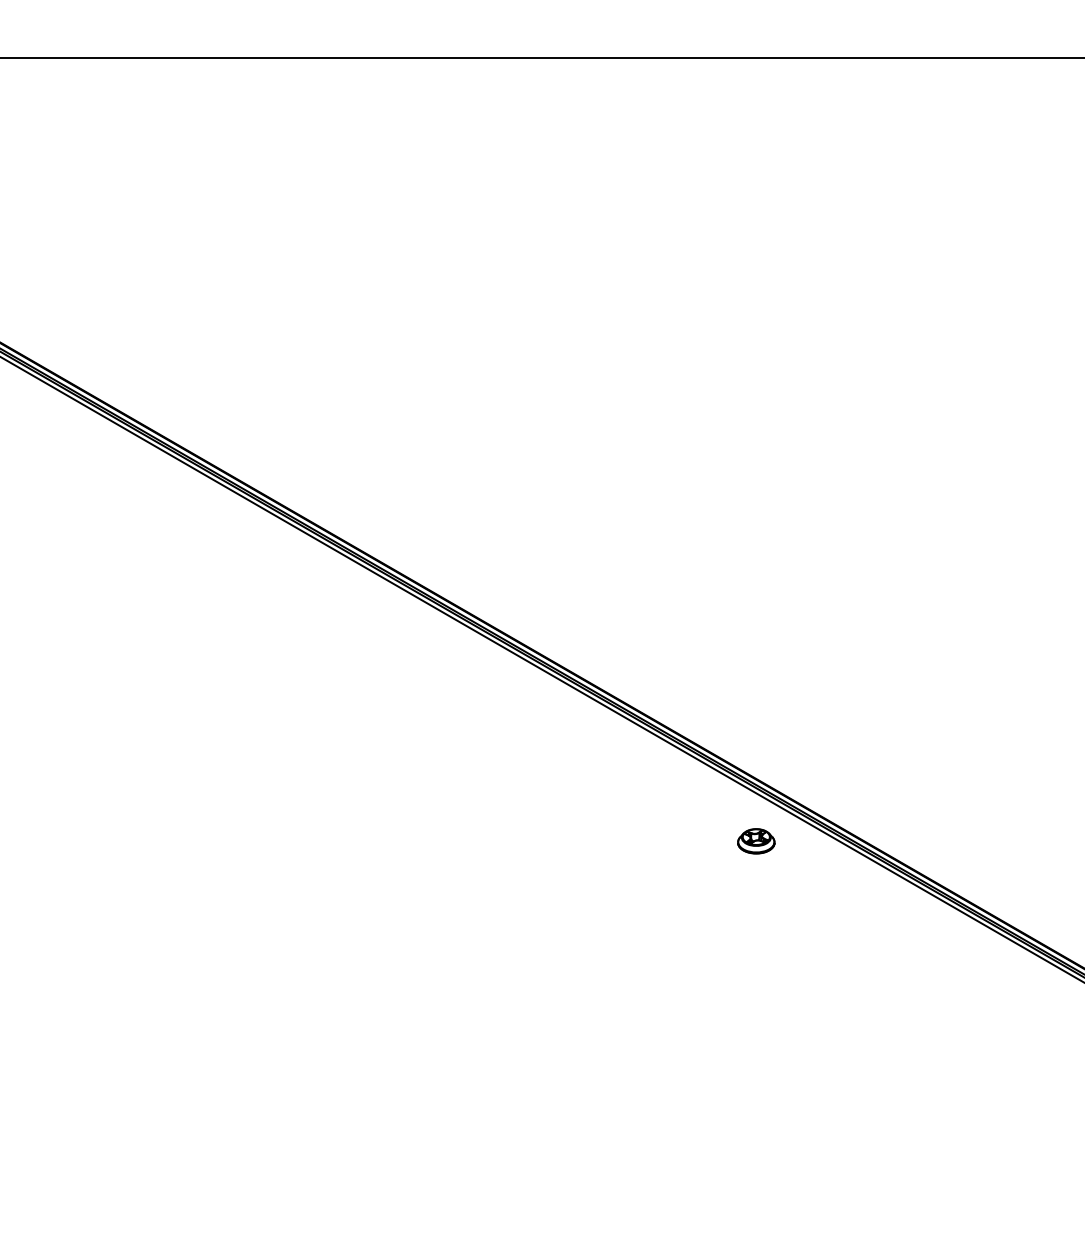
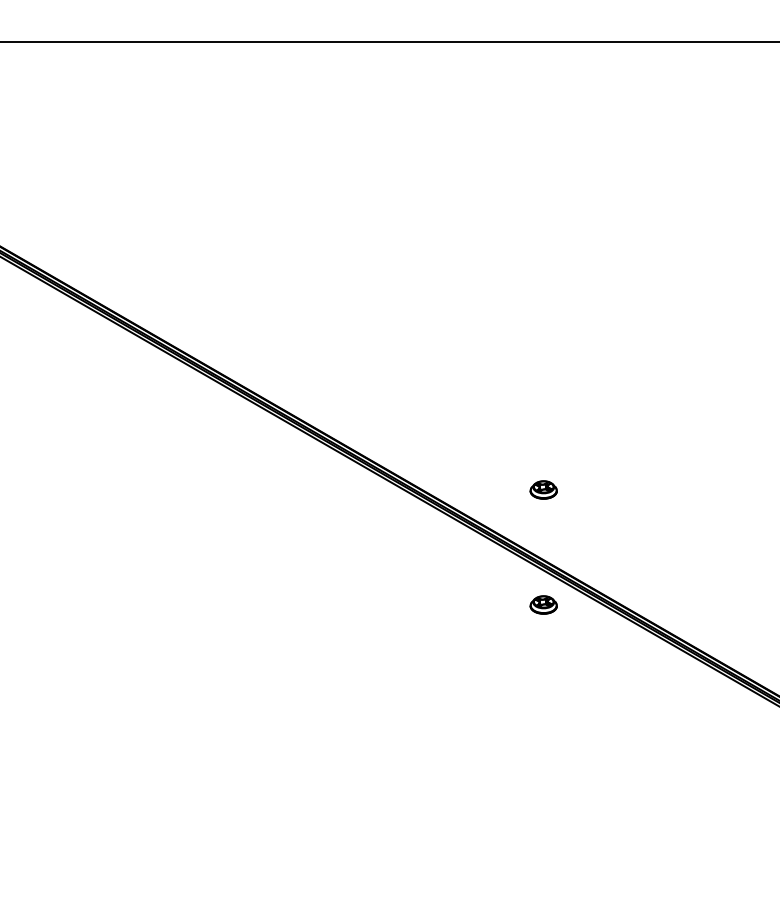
part: (756, 680) -> (543, 489), added

